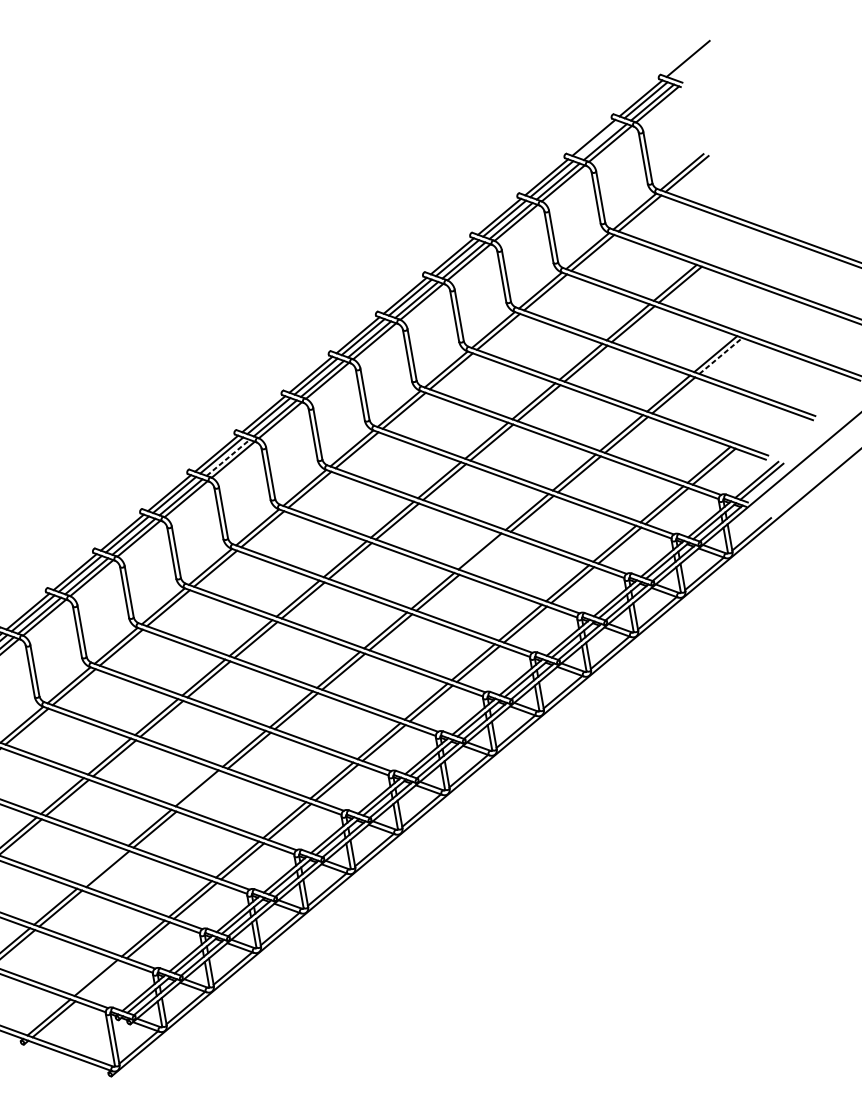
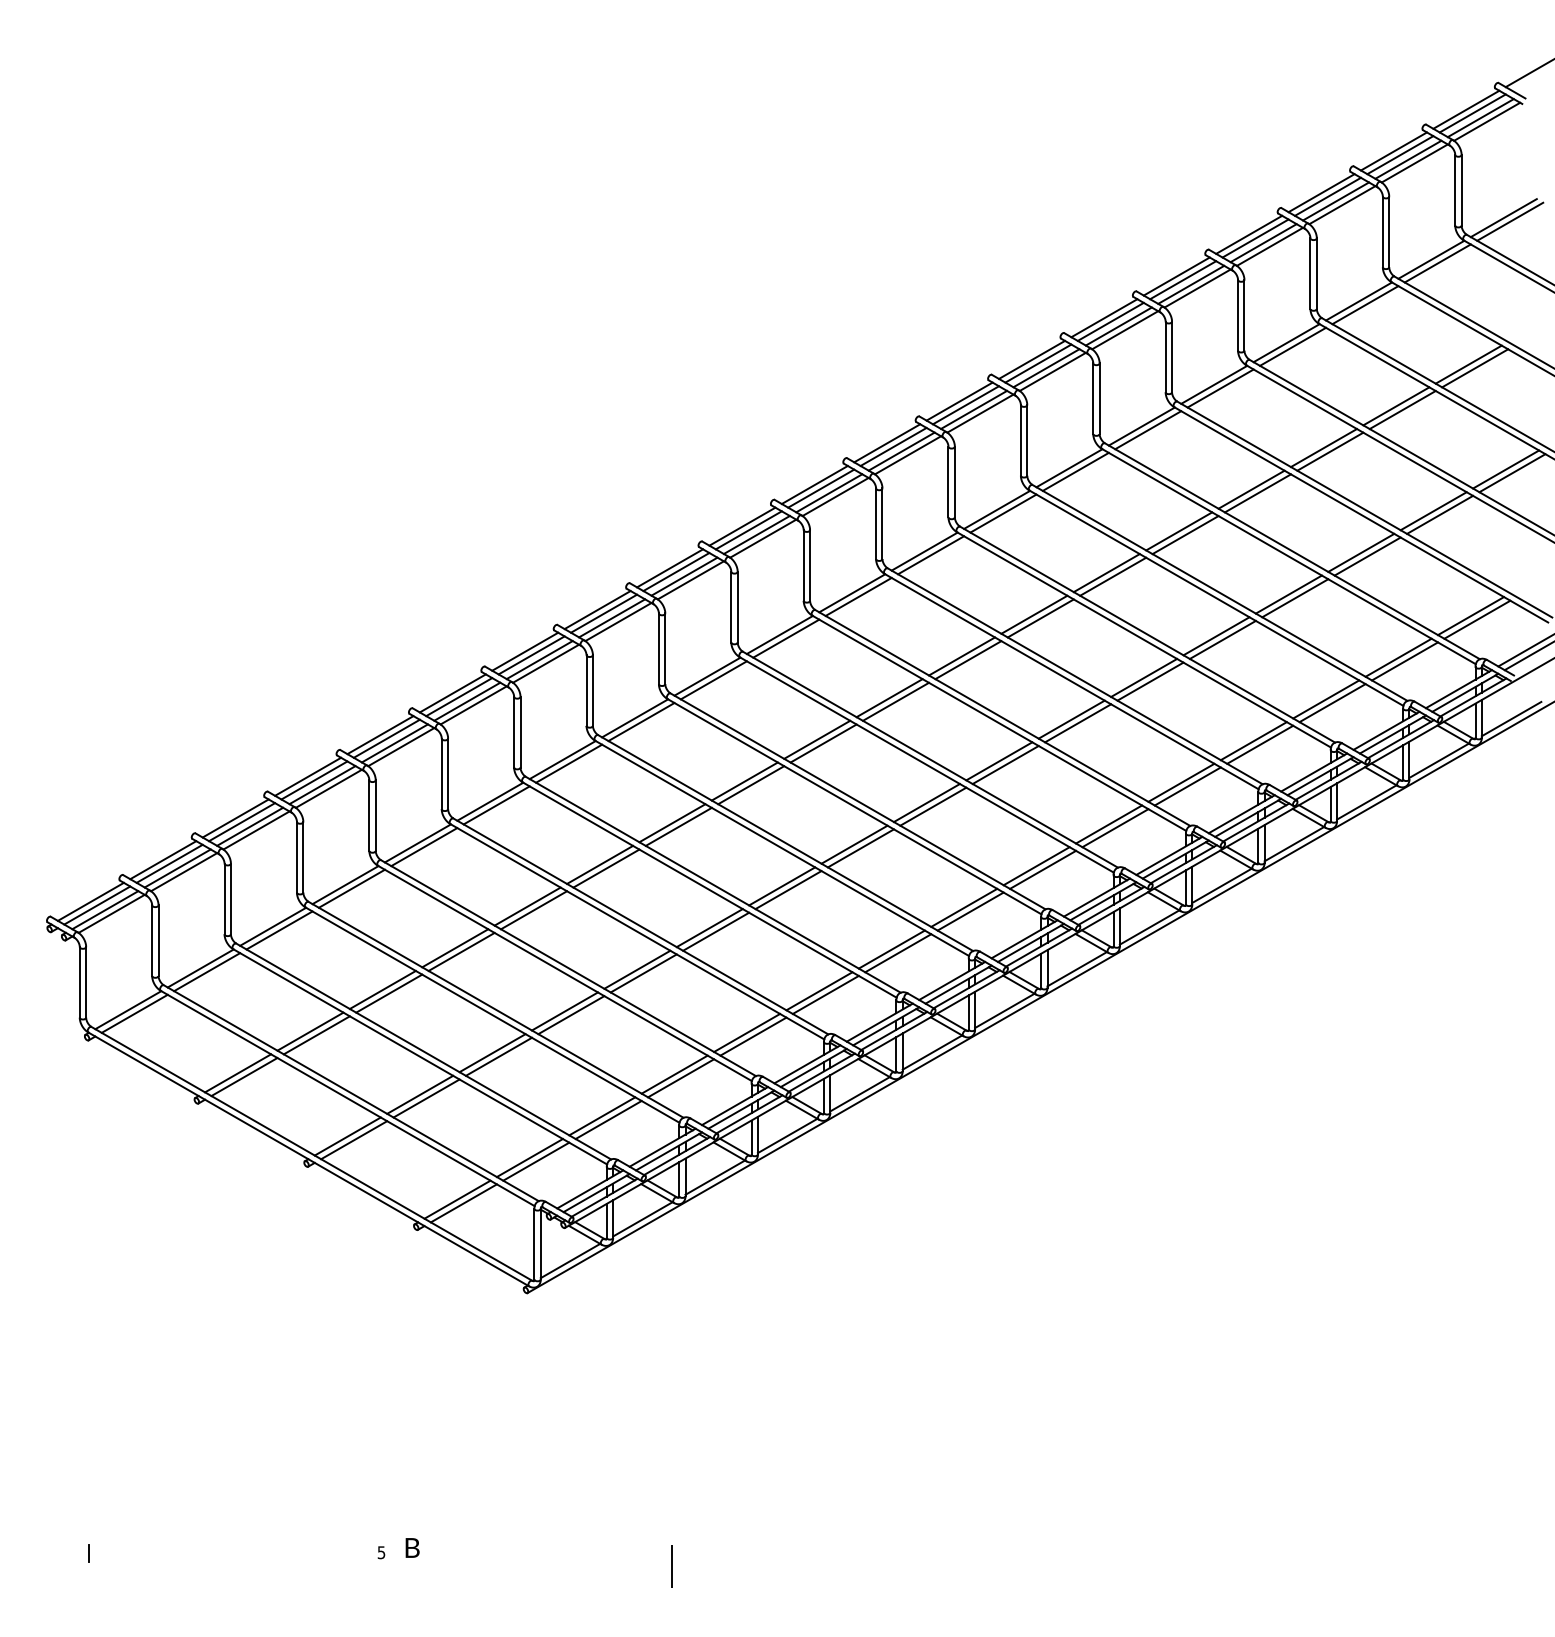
line: (599, 139) -> (1400, 155), added
line: (720, 355) -> (1512, 472), dashed -> solid
line: (228, 457) -> (829, 493), dashed -> solid
line: (485, 553) -> (1150, 681), added
line: (202, 789) -> (716, 931), added
line: (102, 867) -> (564, 1011), added
line: (101, 979) -> (536, 1161), added

